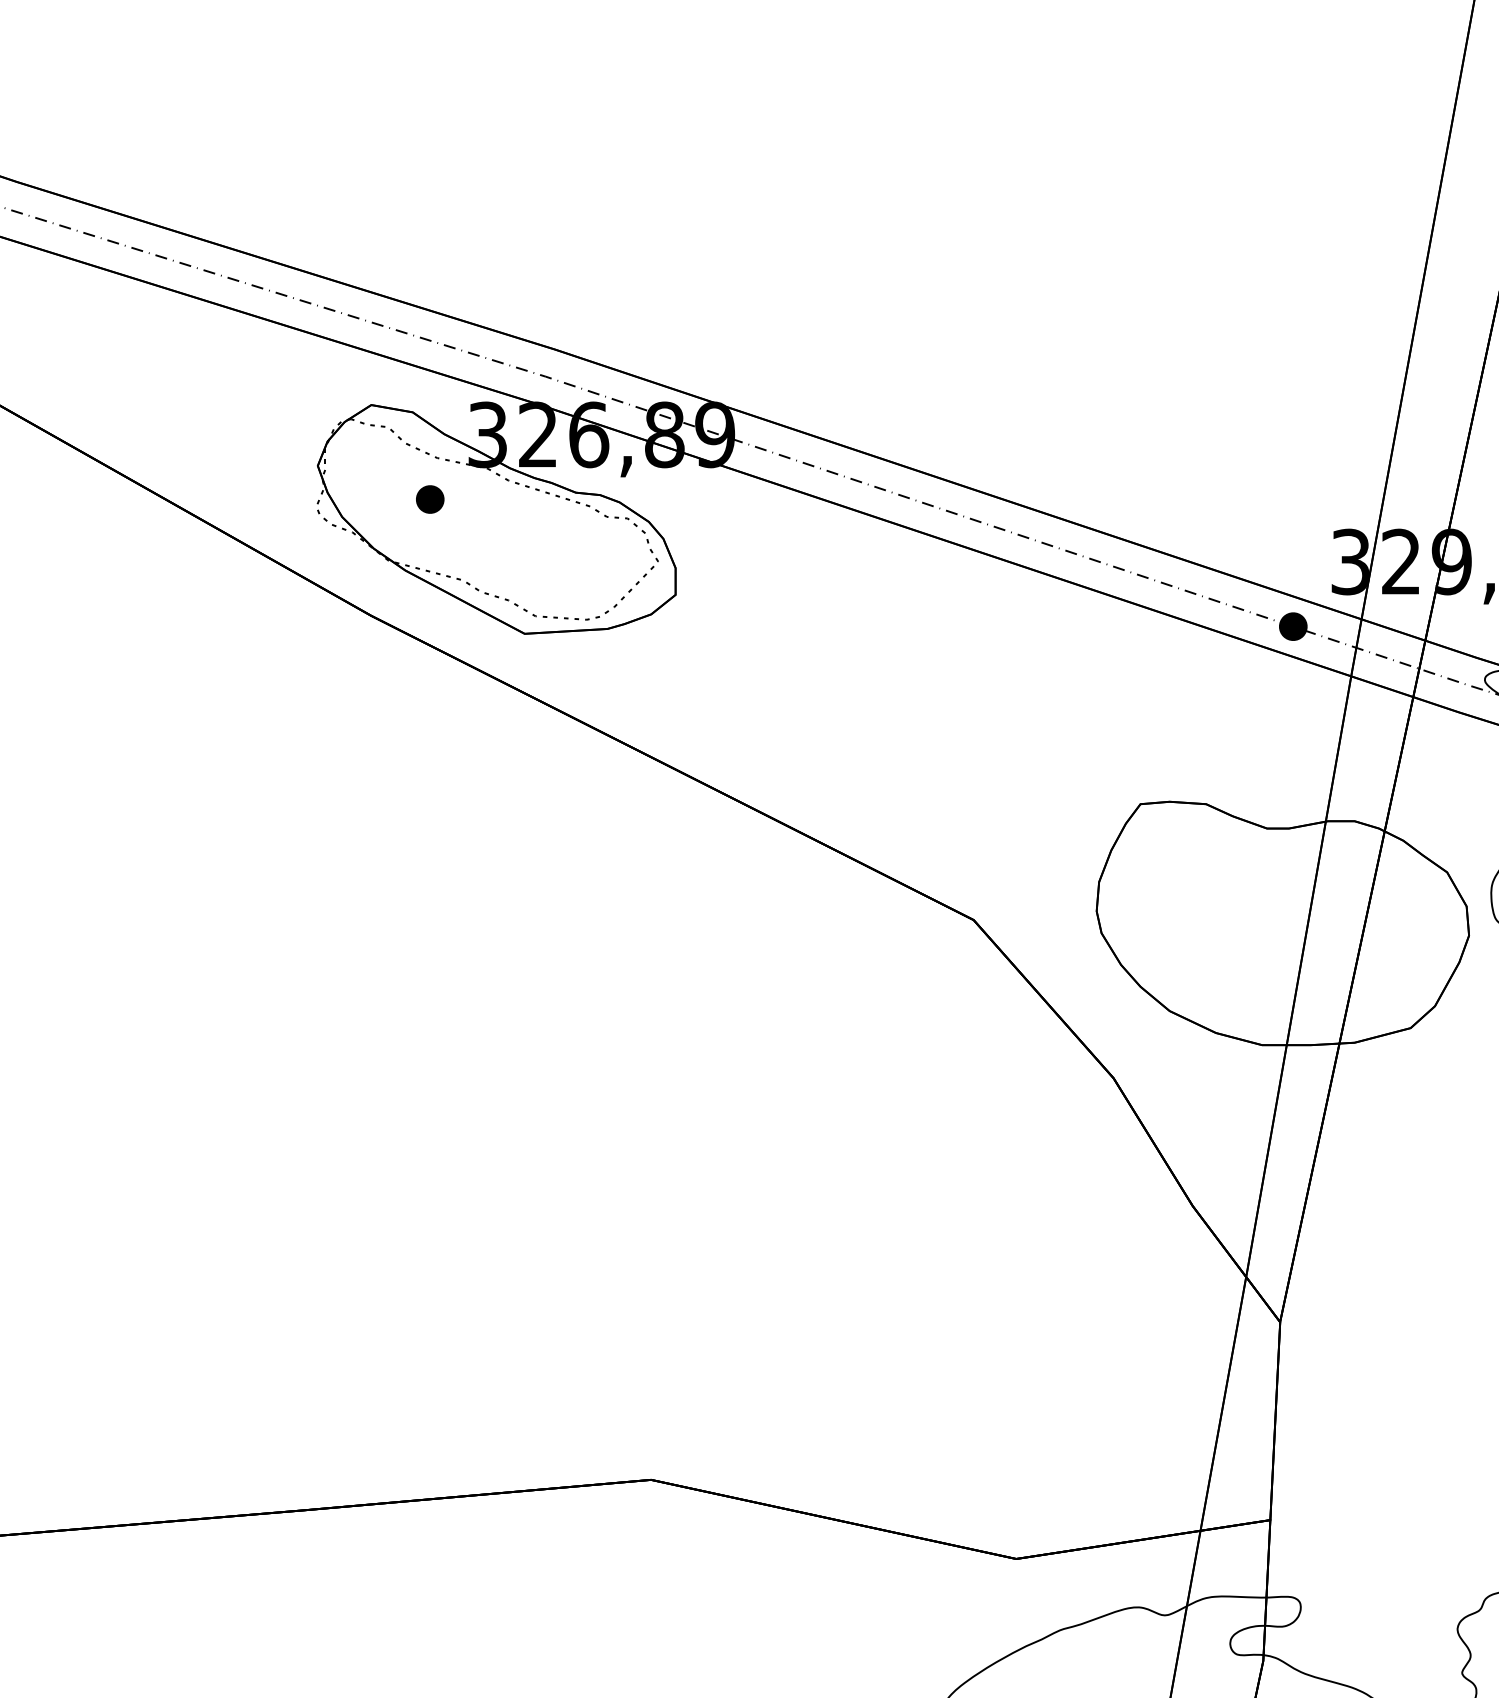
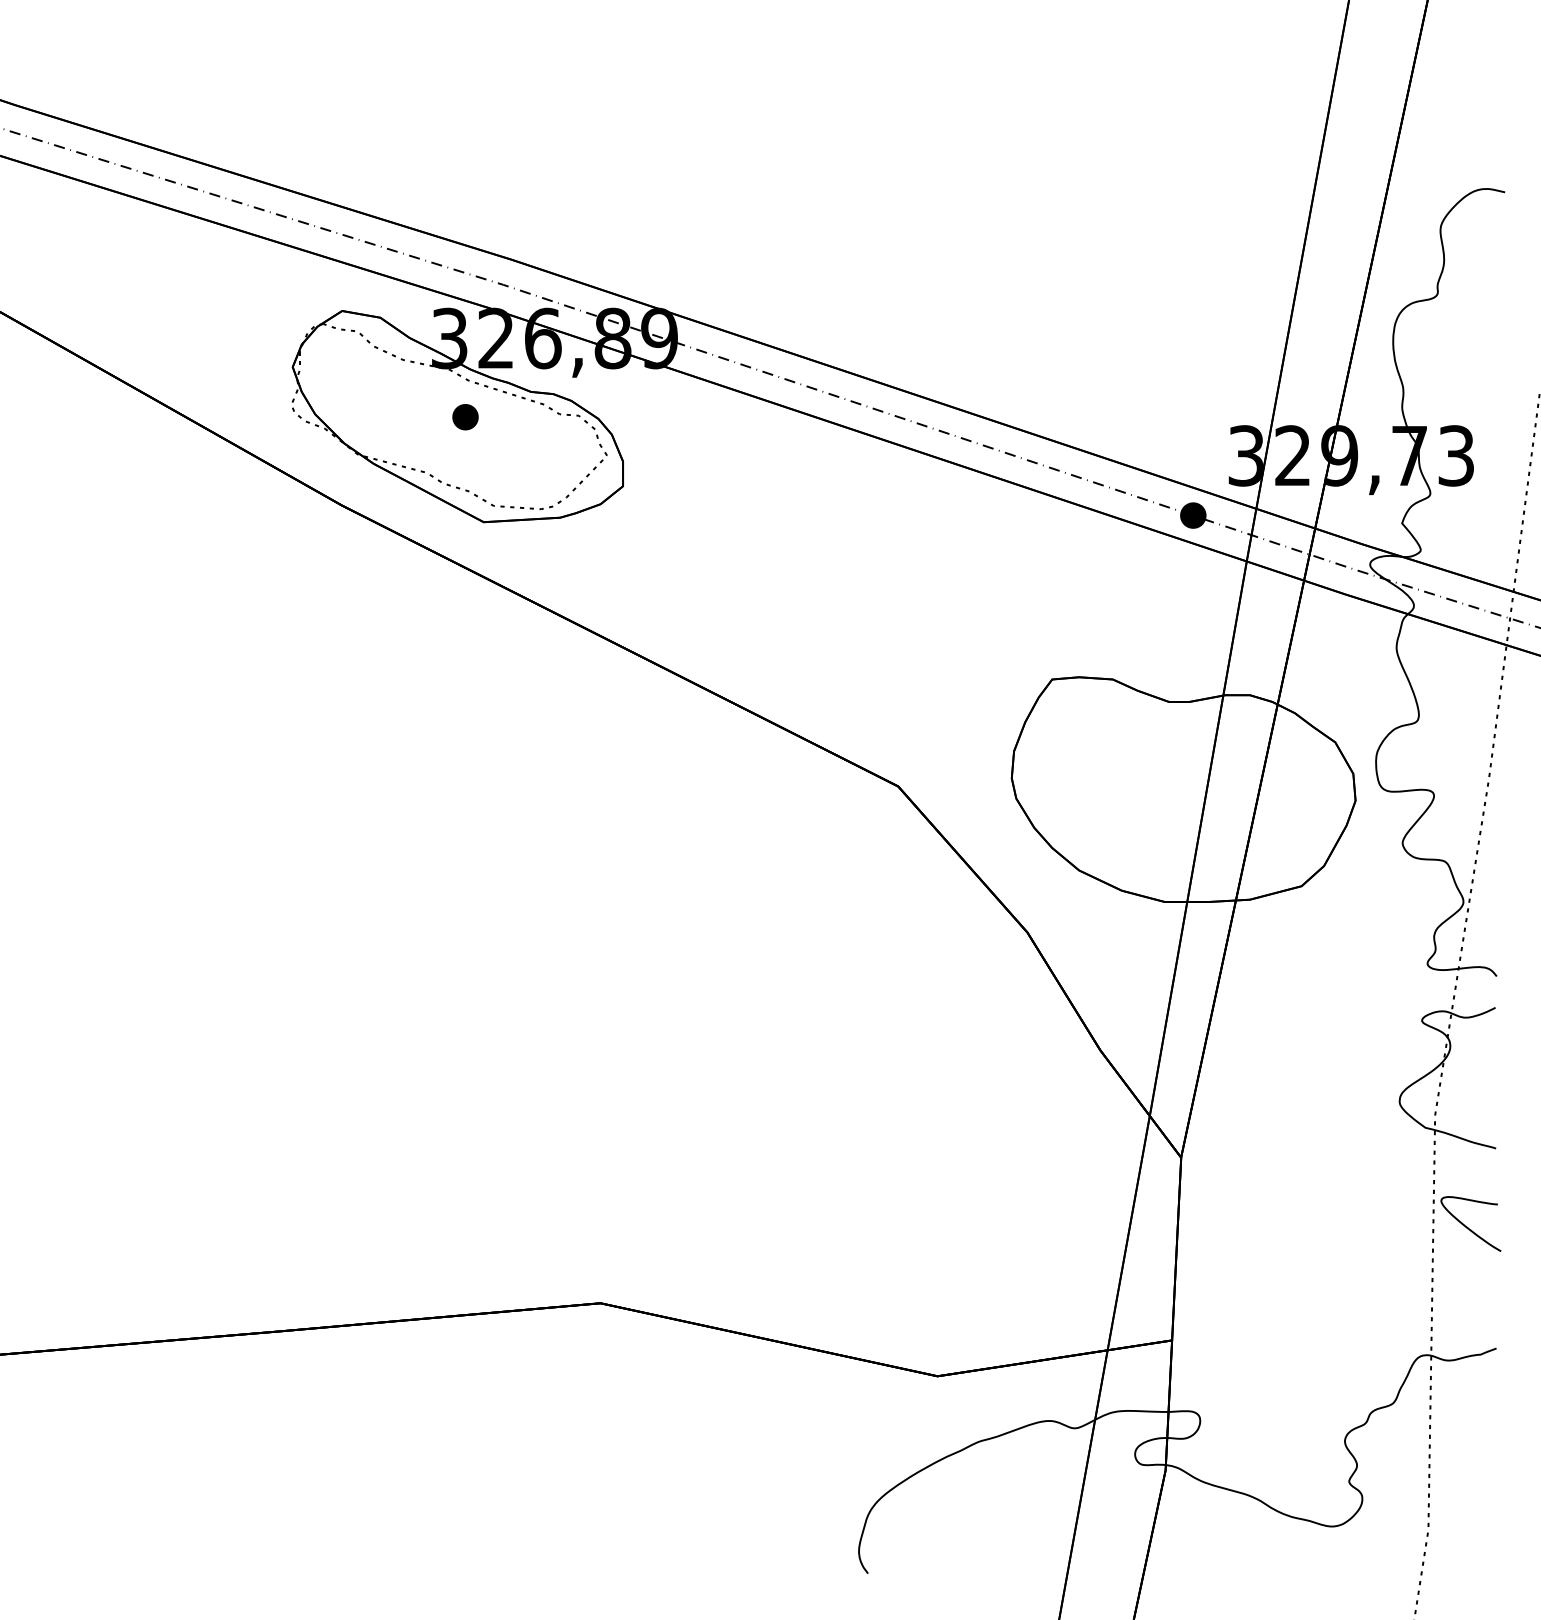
part: (430, 499) -> (465, 417), moved

